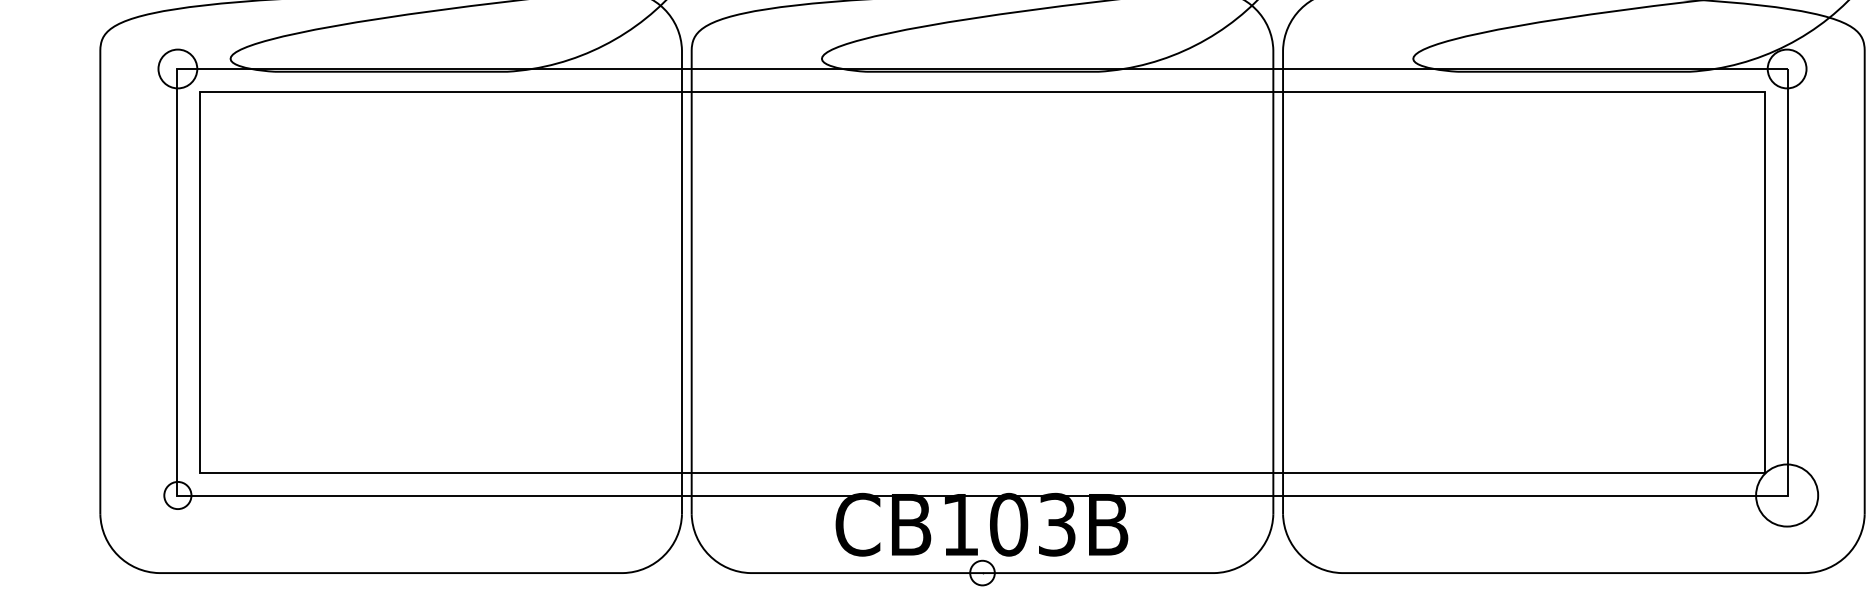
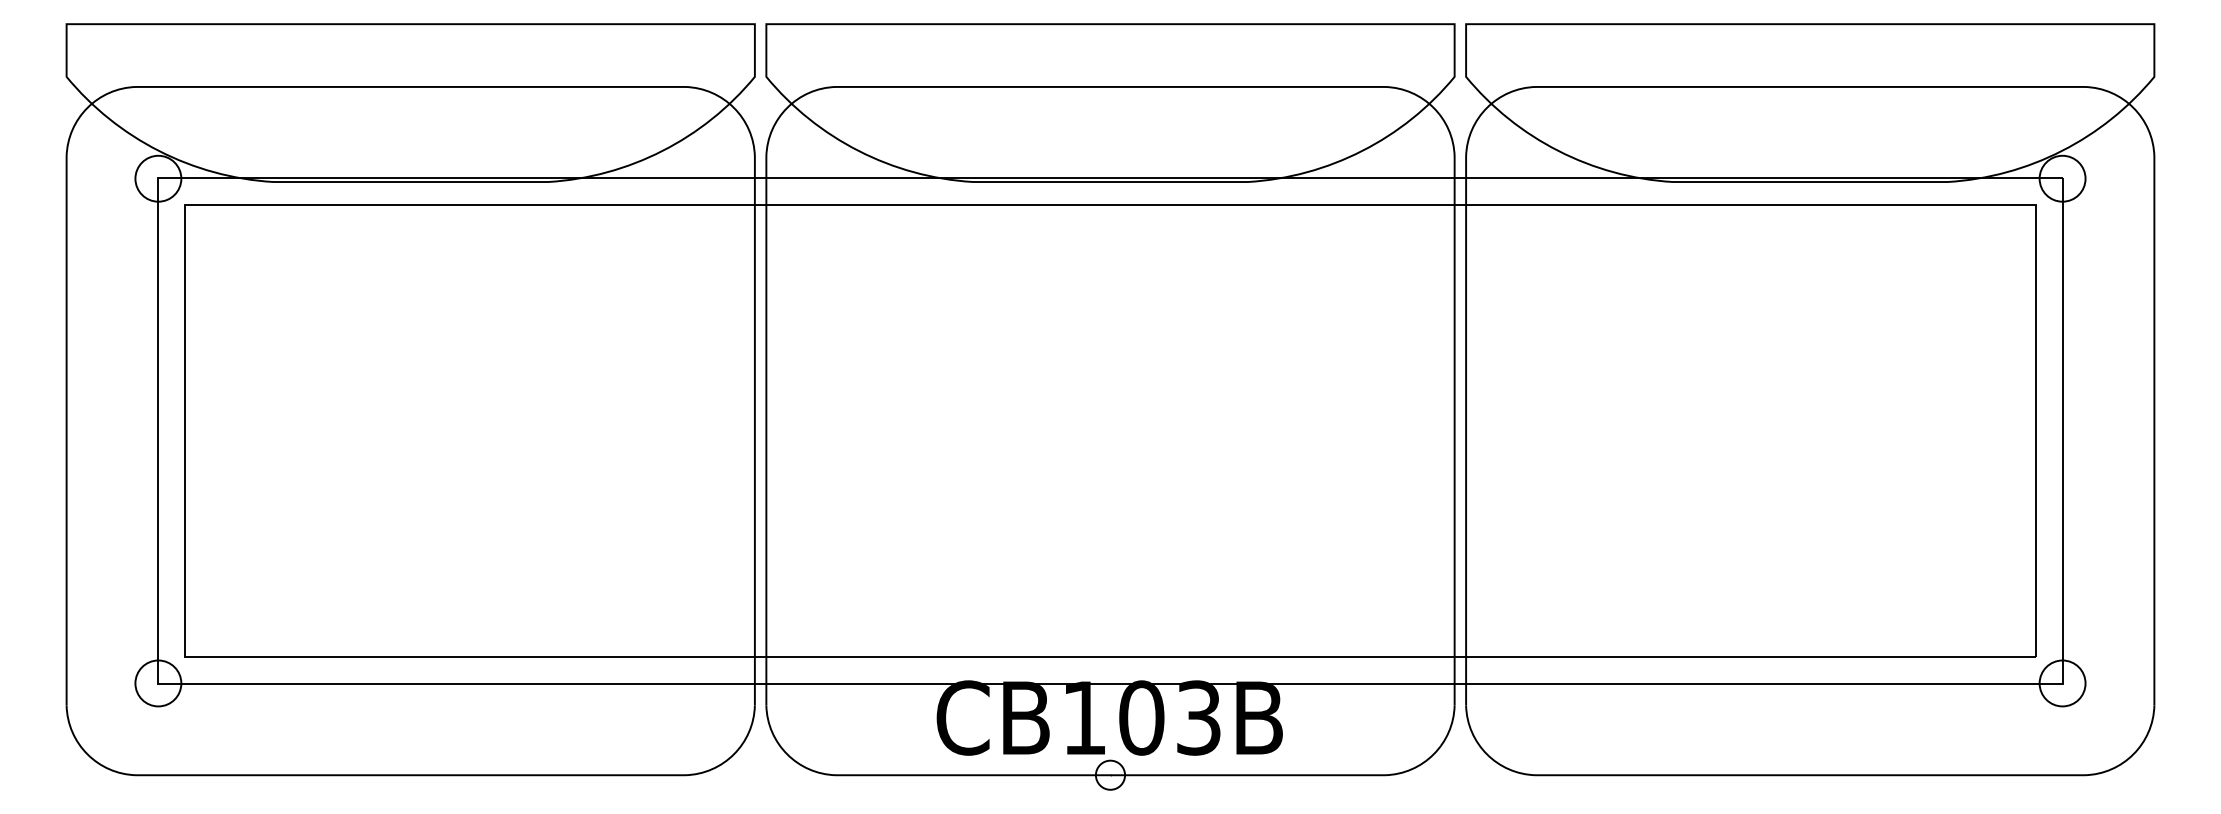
circle: (177, 495) -> (158, 683), size x1.43
circle: (1787, 495) -> (2062, 683), size x0.62

